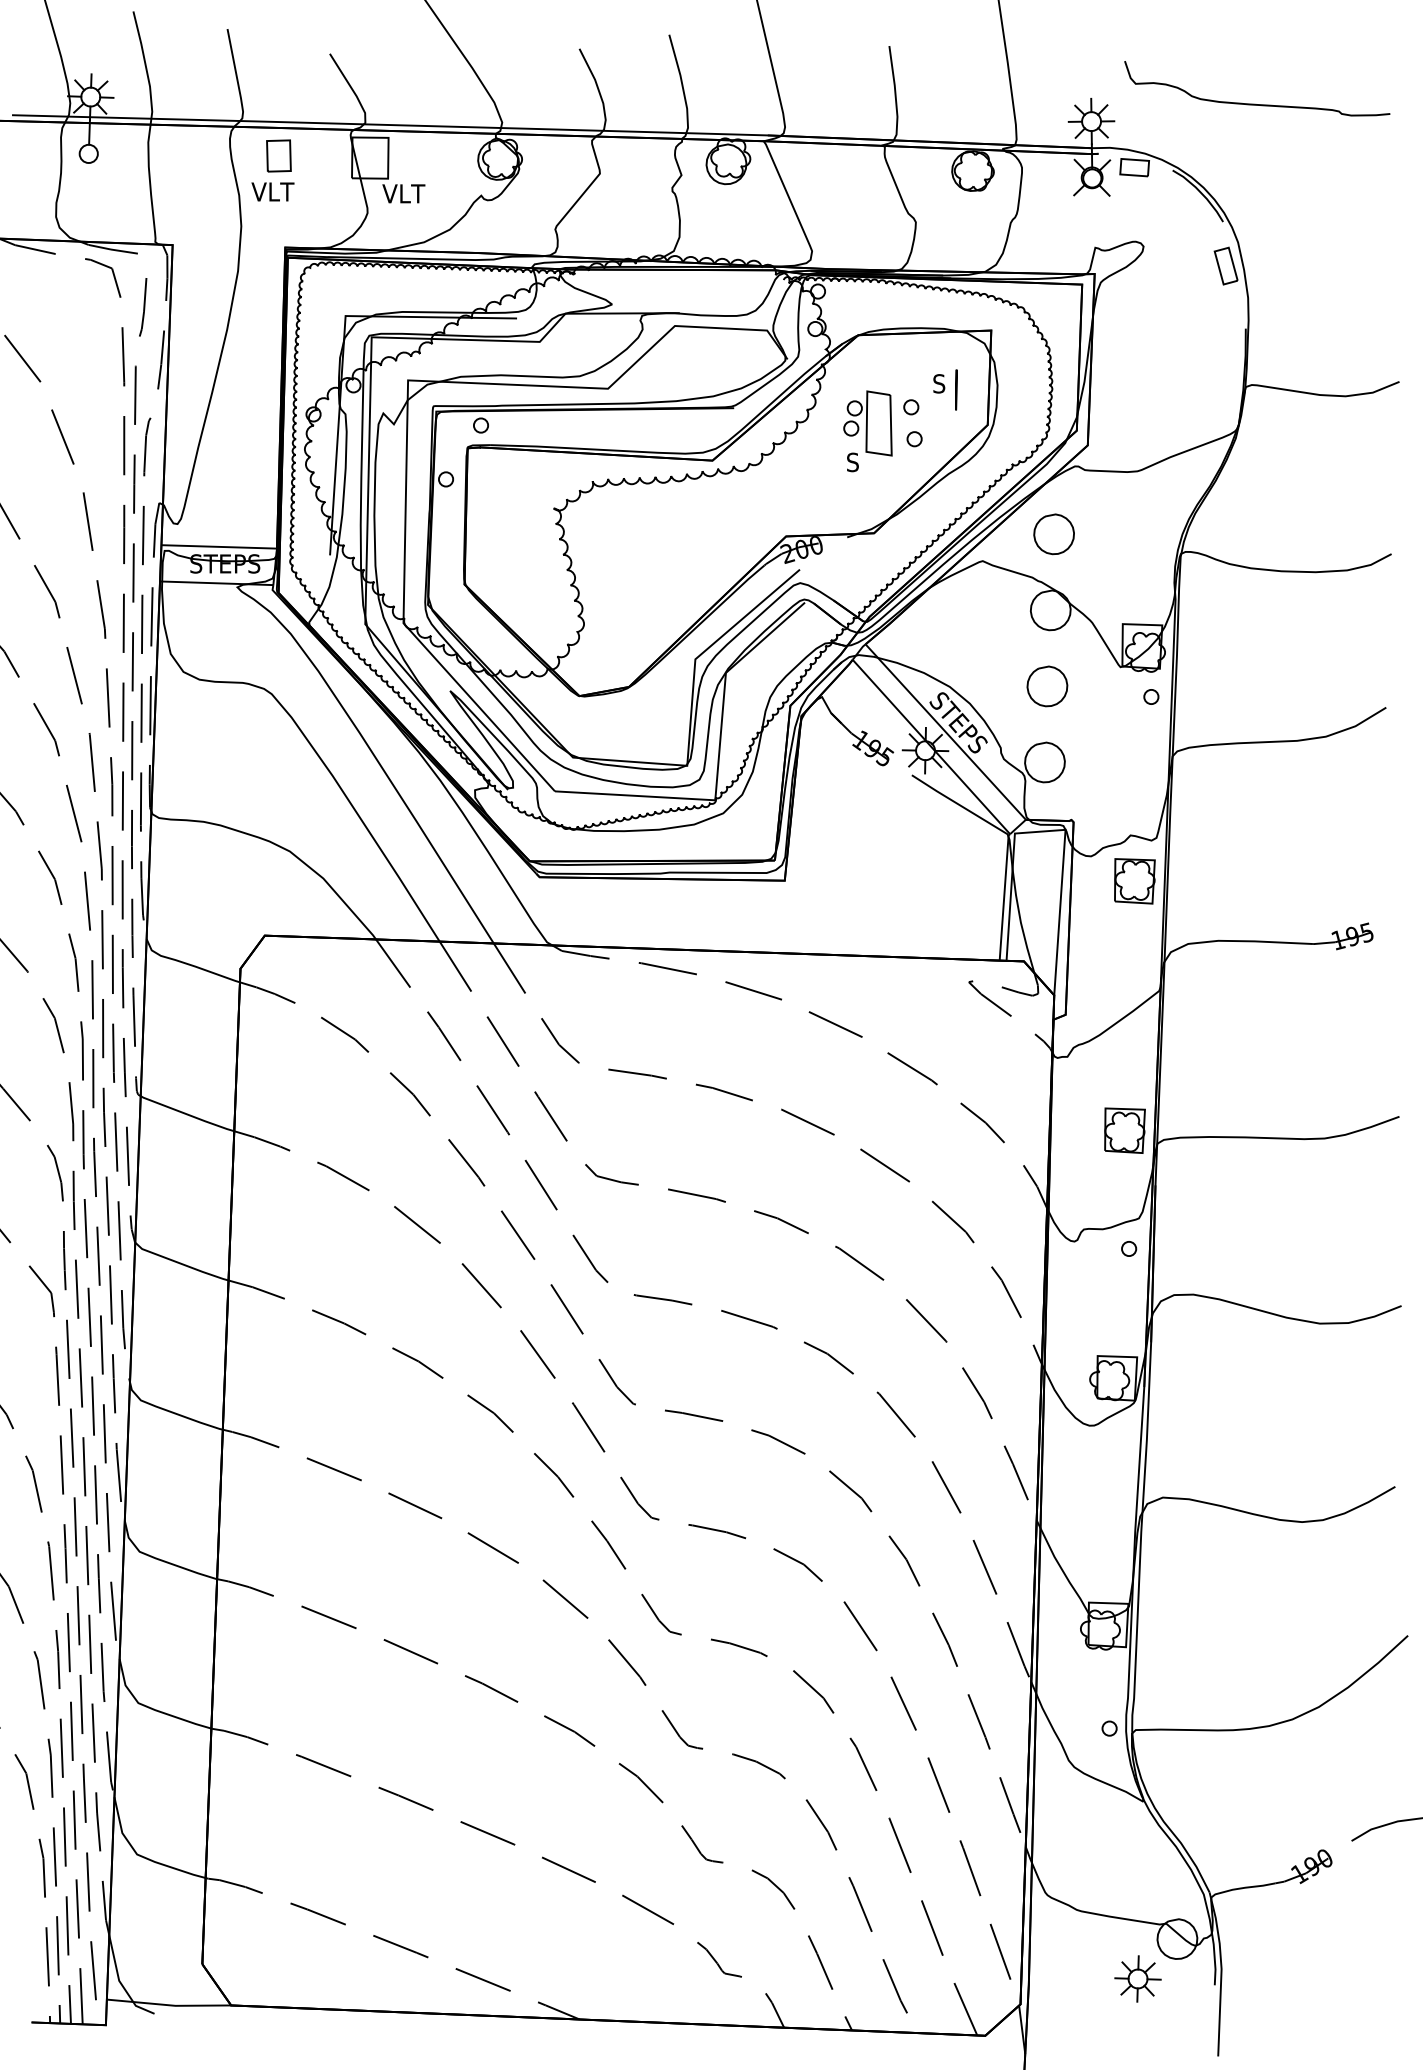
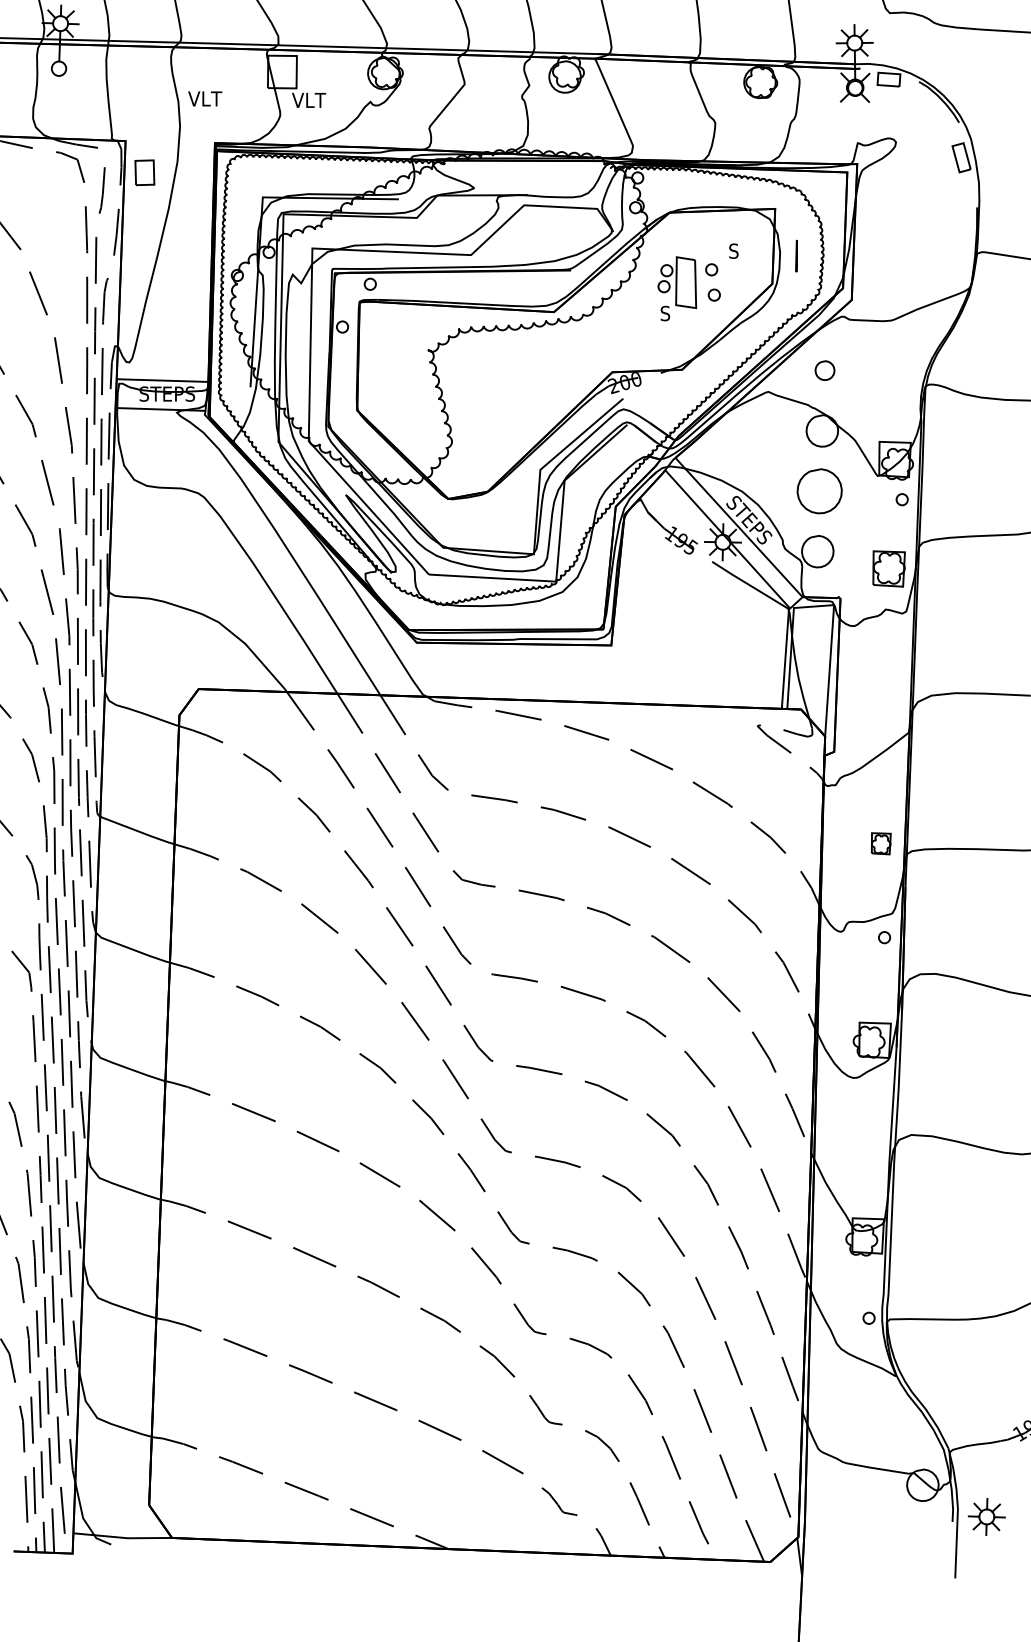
part: (278, 155) -> (144, 172), moved
line: (956, 389) -> (796, 255), moved
part: (1053, 534) -> (824, 370), size x0.6
part: (1047, 686) -> (819, 491), size x1.4
part: (1134, 881) -> (888, 569), moved
part: (1124, 1130) -> (880, 843), size x0.6
part: (1137, 1978) -> (986, 1516), moved

